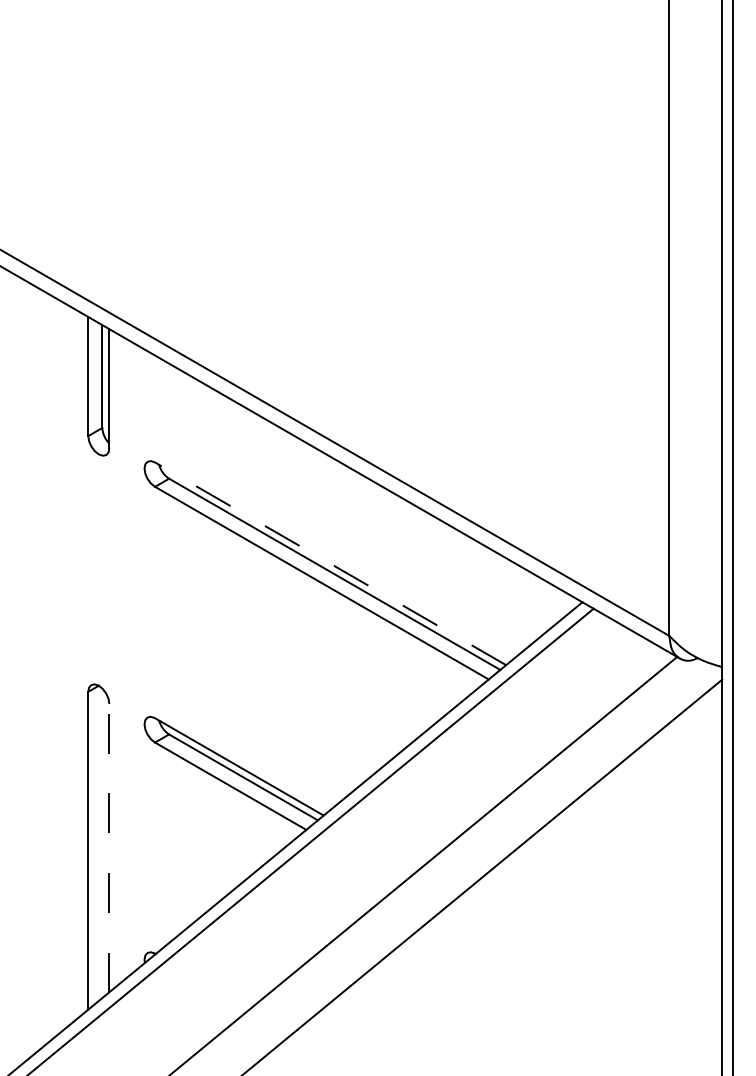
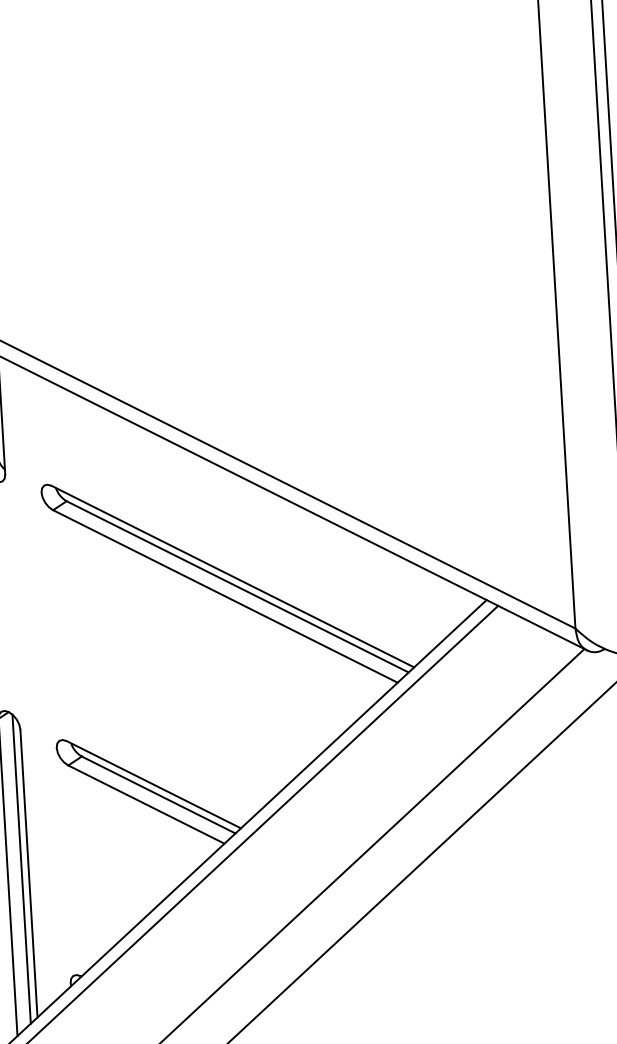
line: (330, 563) -> (232, 576), dashed -> solid
line: (102, 843) -> (21, 869), added
line: (109, 847) -> (29, 872), dashed -> solid

